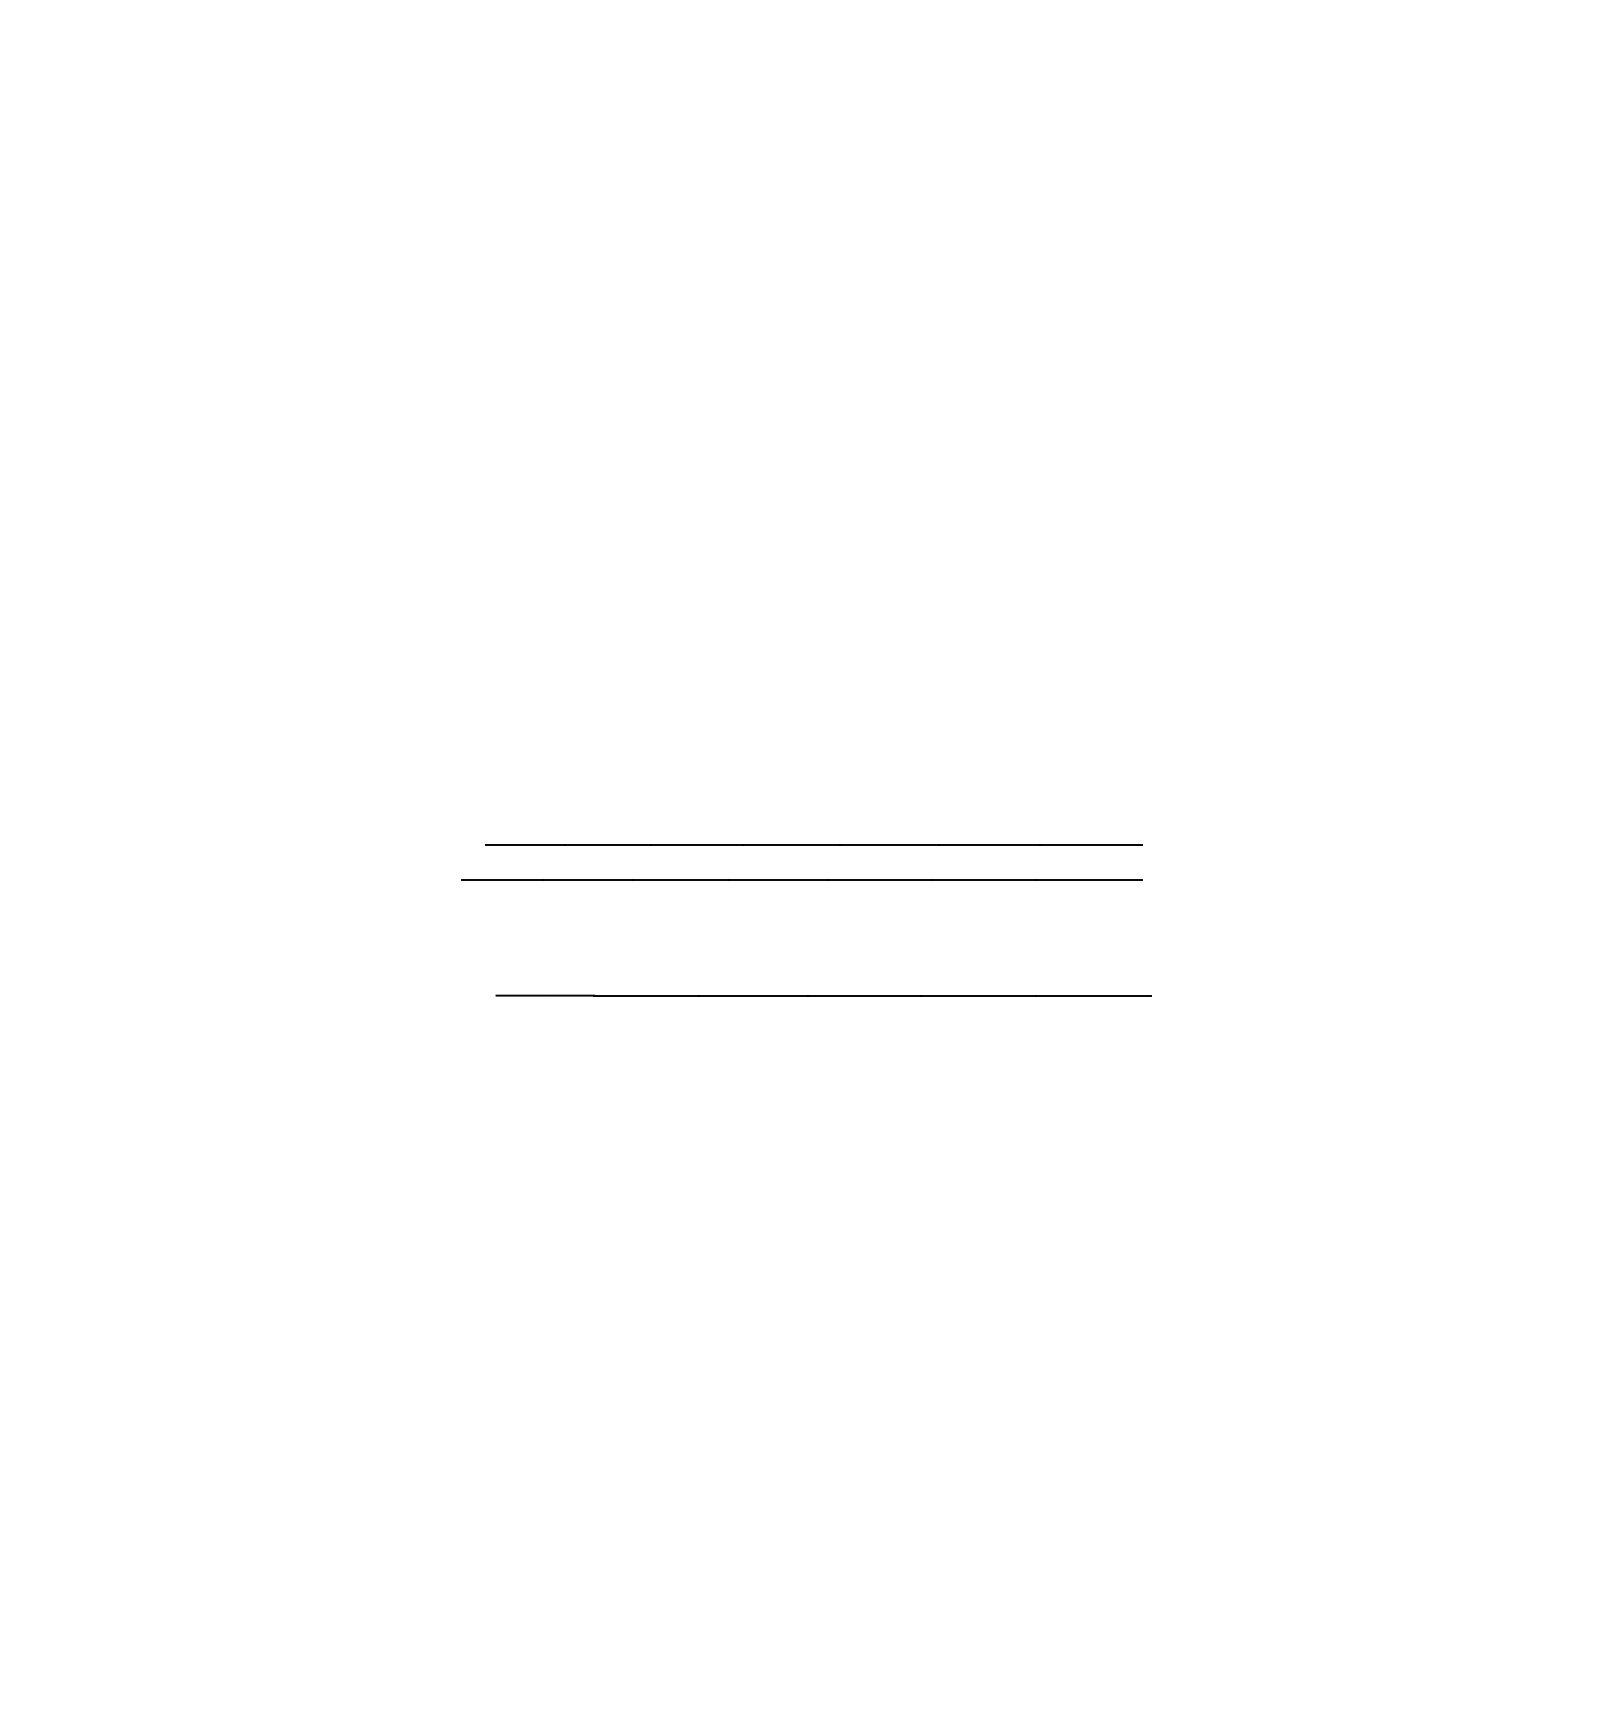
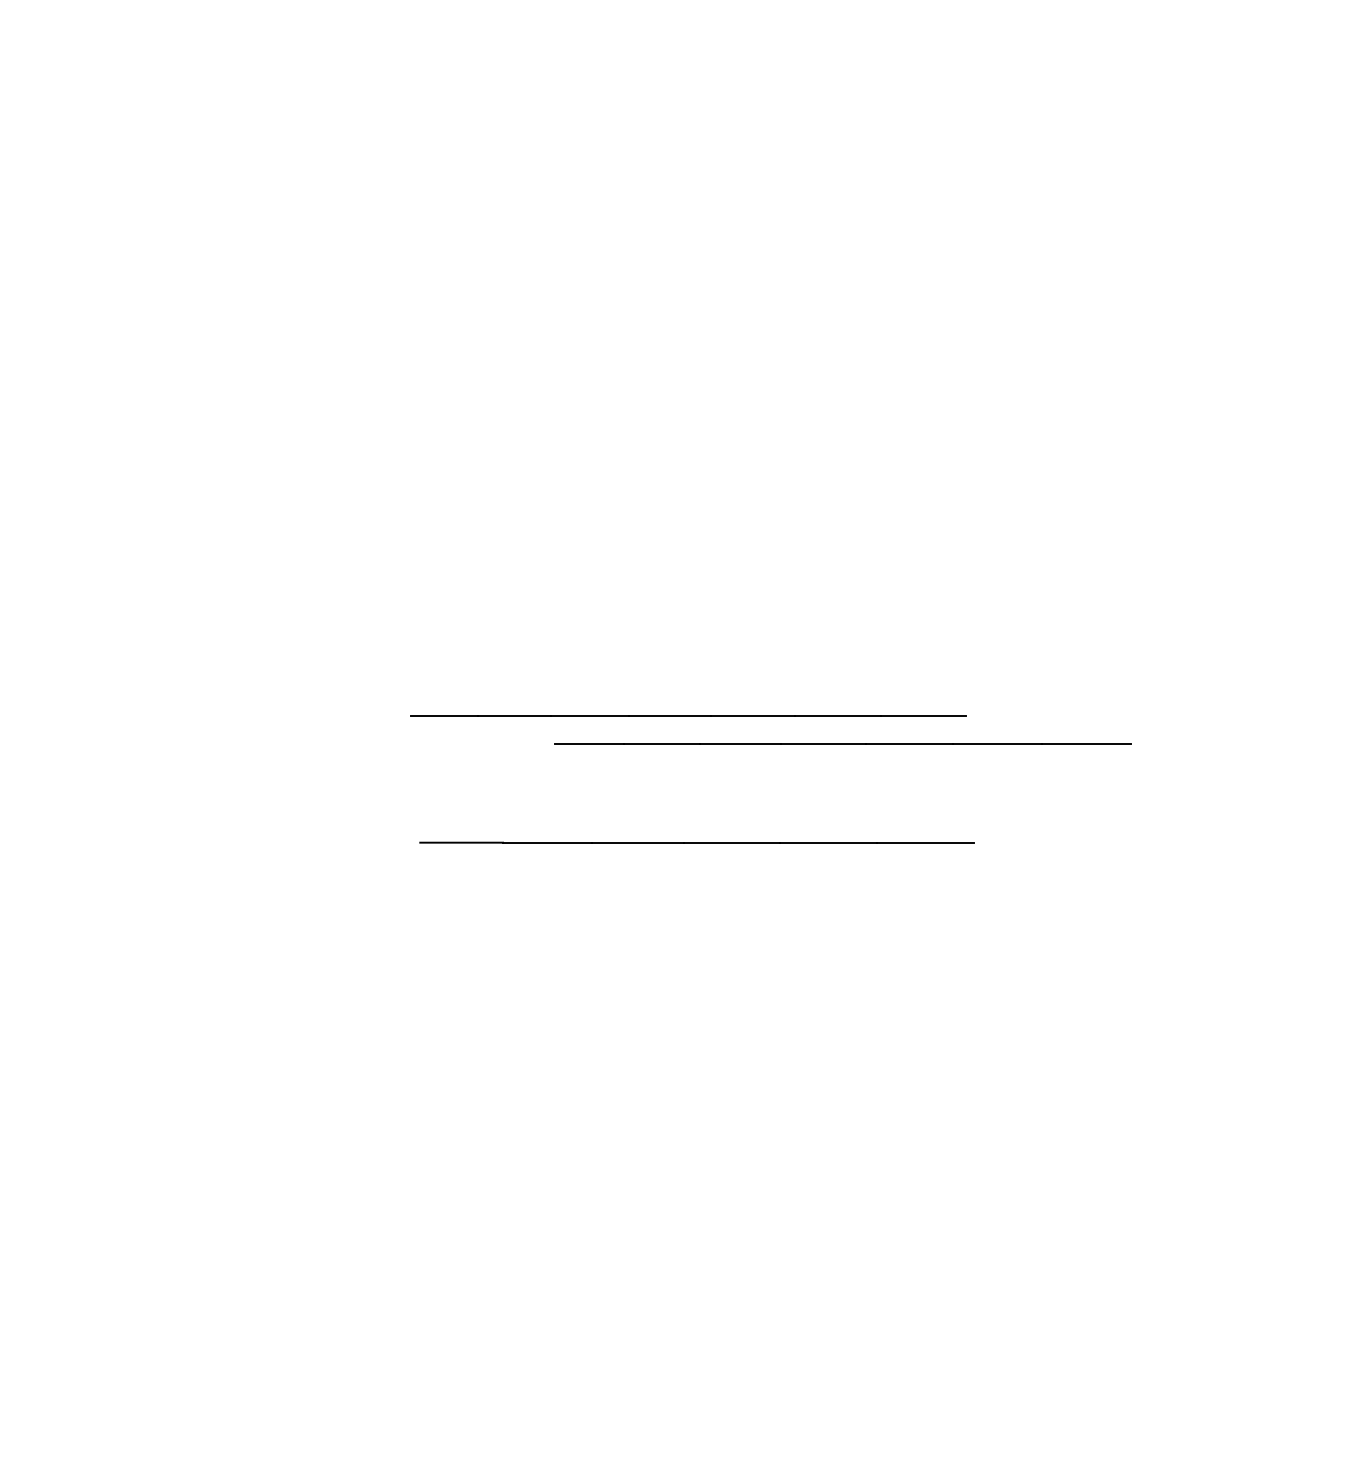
line: (801, 878) -> (842, 743), moved

